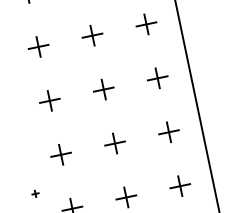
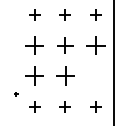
part: (157, 78) -> (95, 45), size x1.6
part: (102, 89) -> (64, 45), size x1.4
part: (49, 100) -> (34, 45), size x1.6
part: (168, 131) -> (95, 75), removed
part: (113, 142) -> (64, 75), size x1.6
part: (60, 153) -> (34, 75), size x1.6

